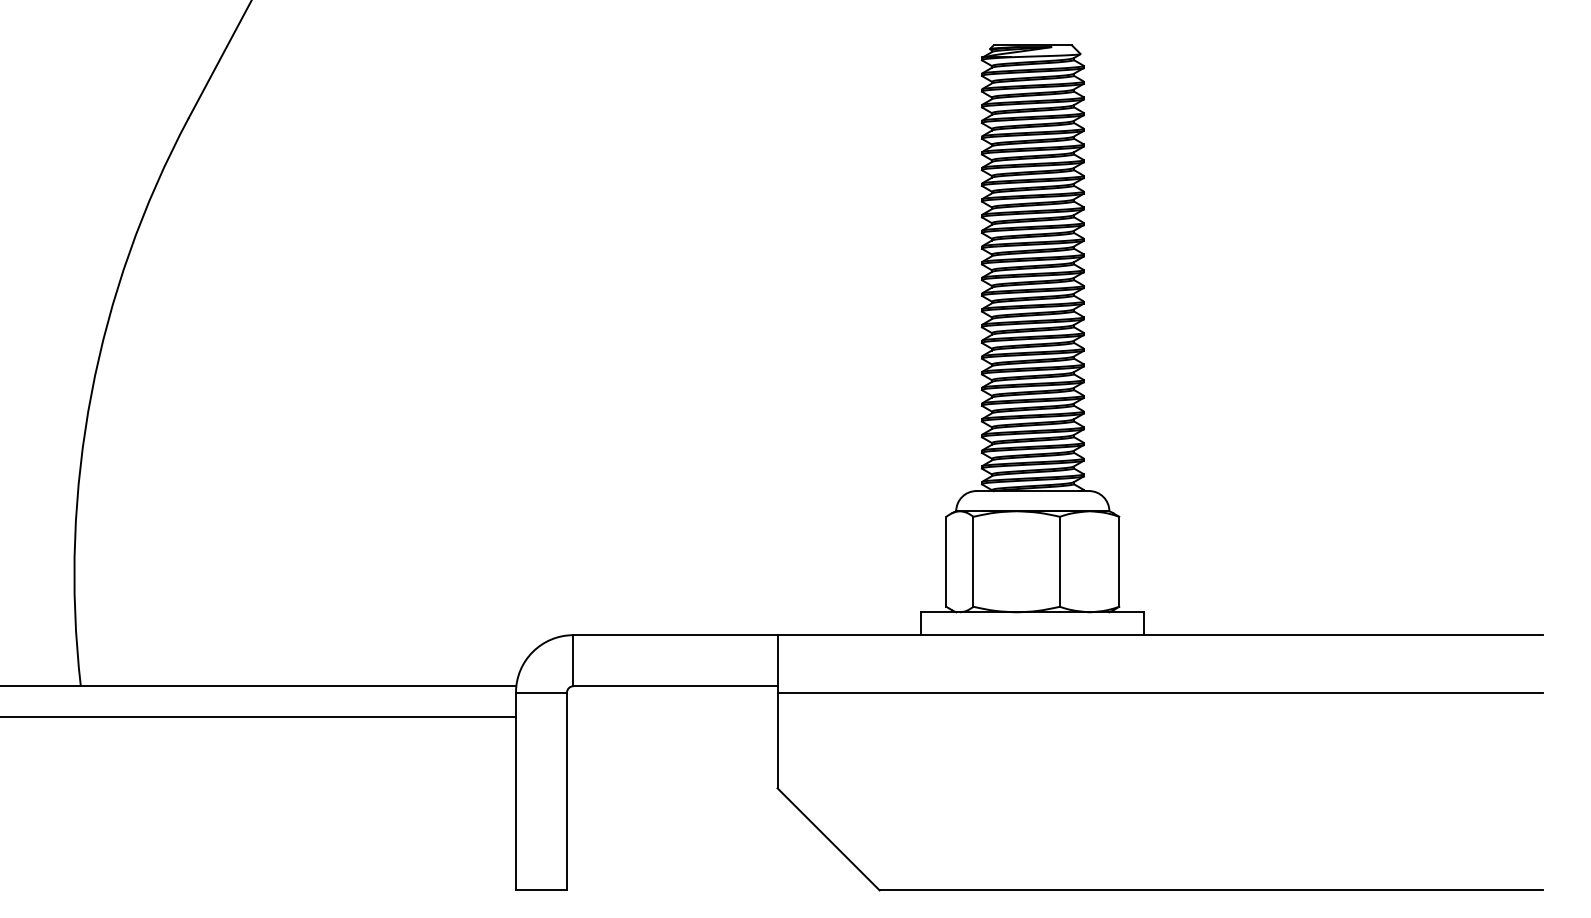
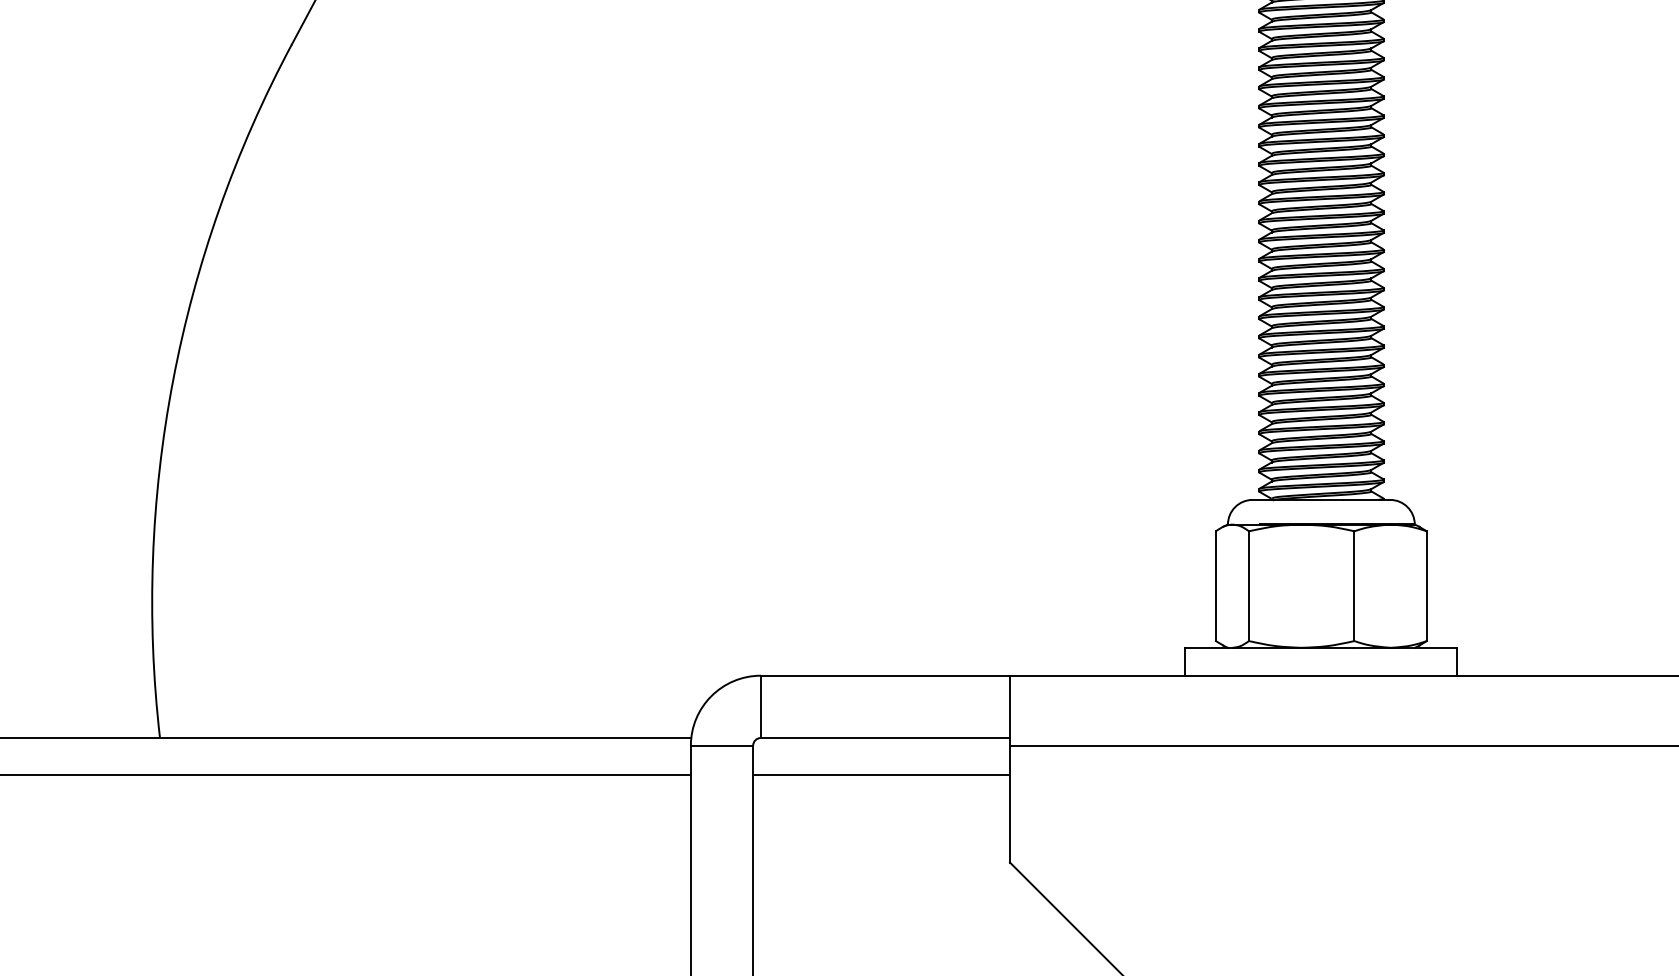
line: (672, 716) -> (881, 774), added

